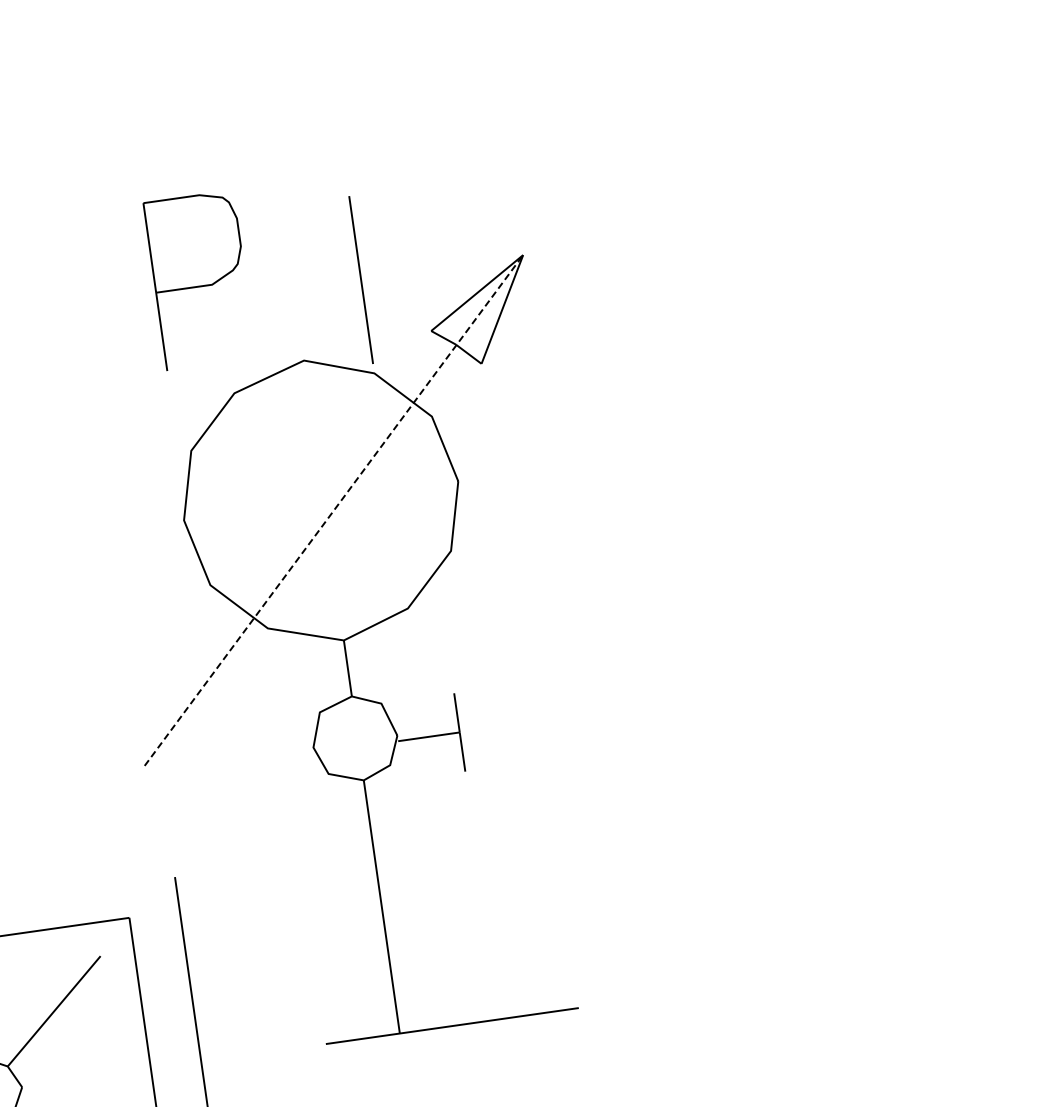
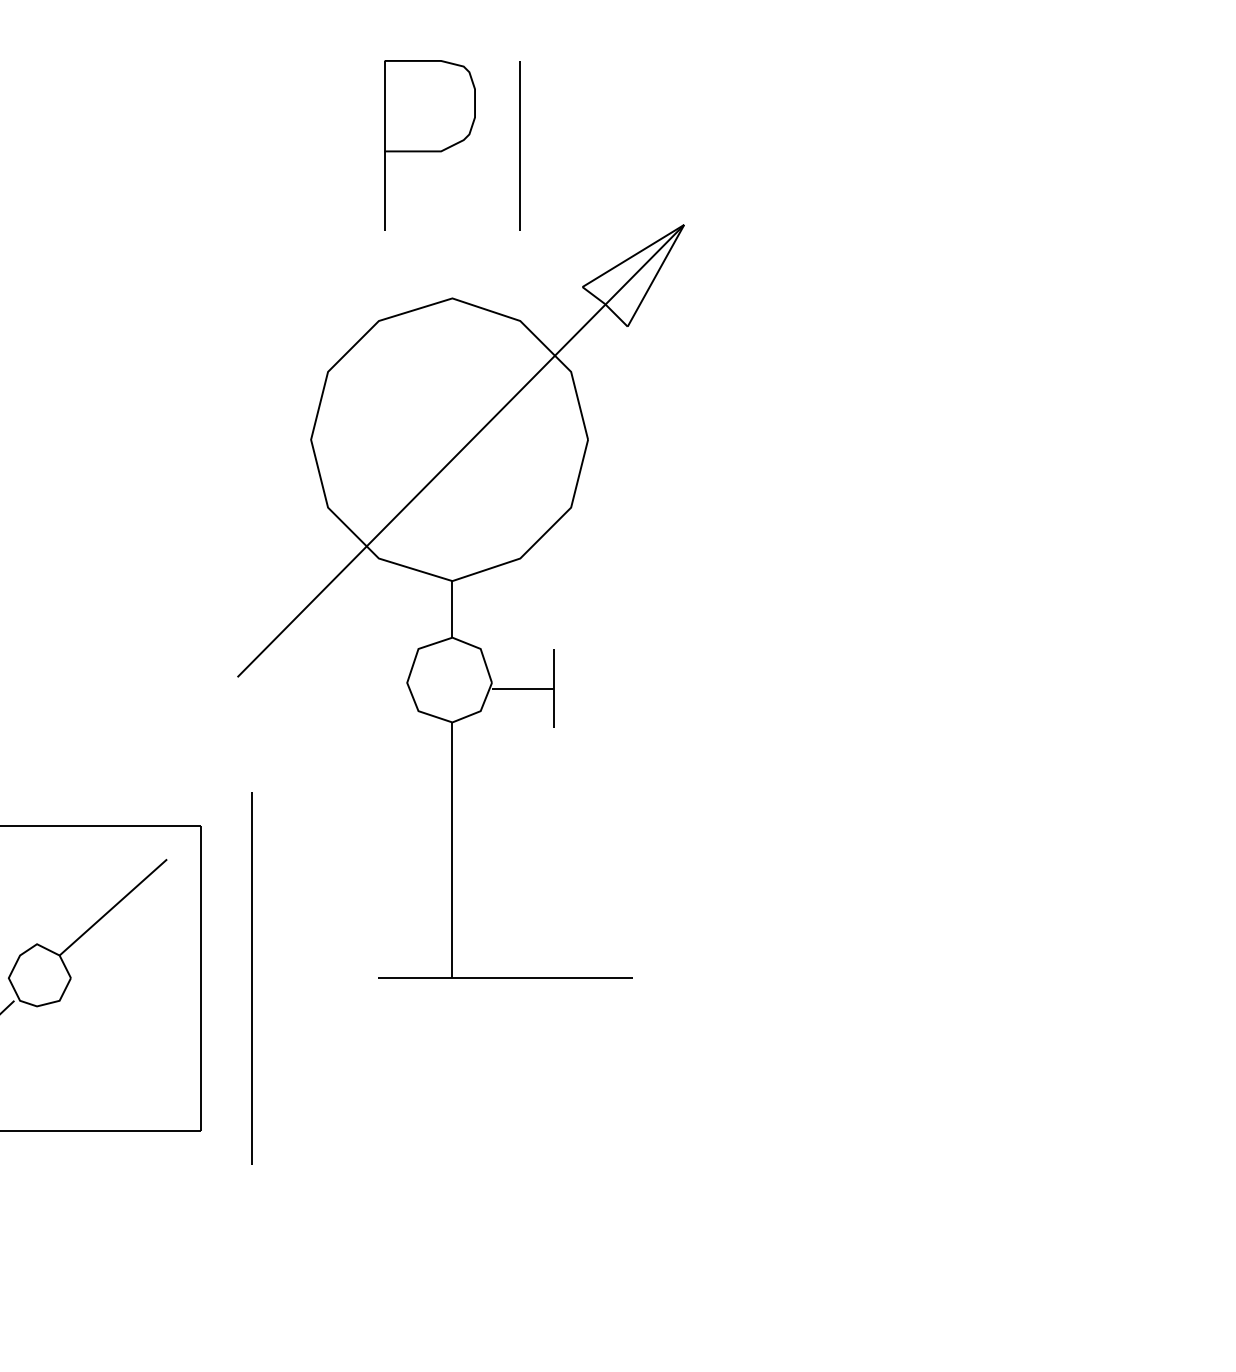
line: (360, 279) -> (519, 145), moved
part: (199, 280) -> (429, 145), moved
line: (333, 510) -> (460, 451), dashed -> solid

